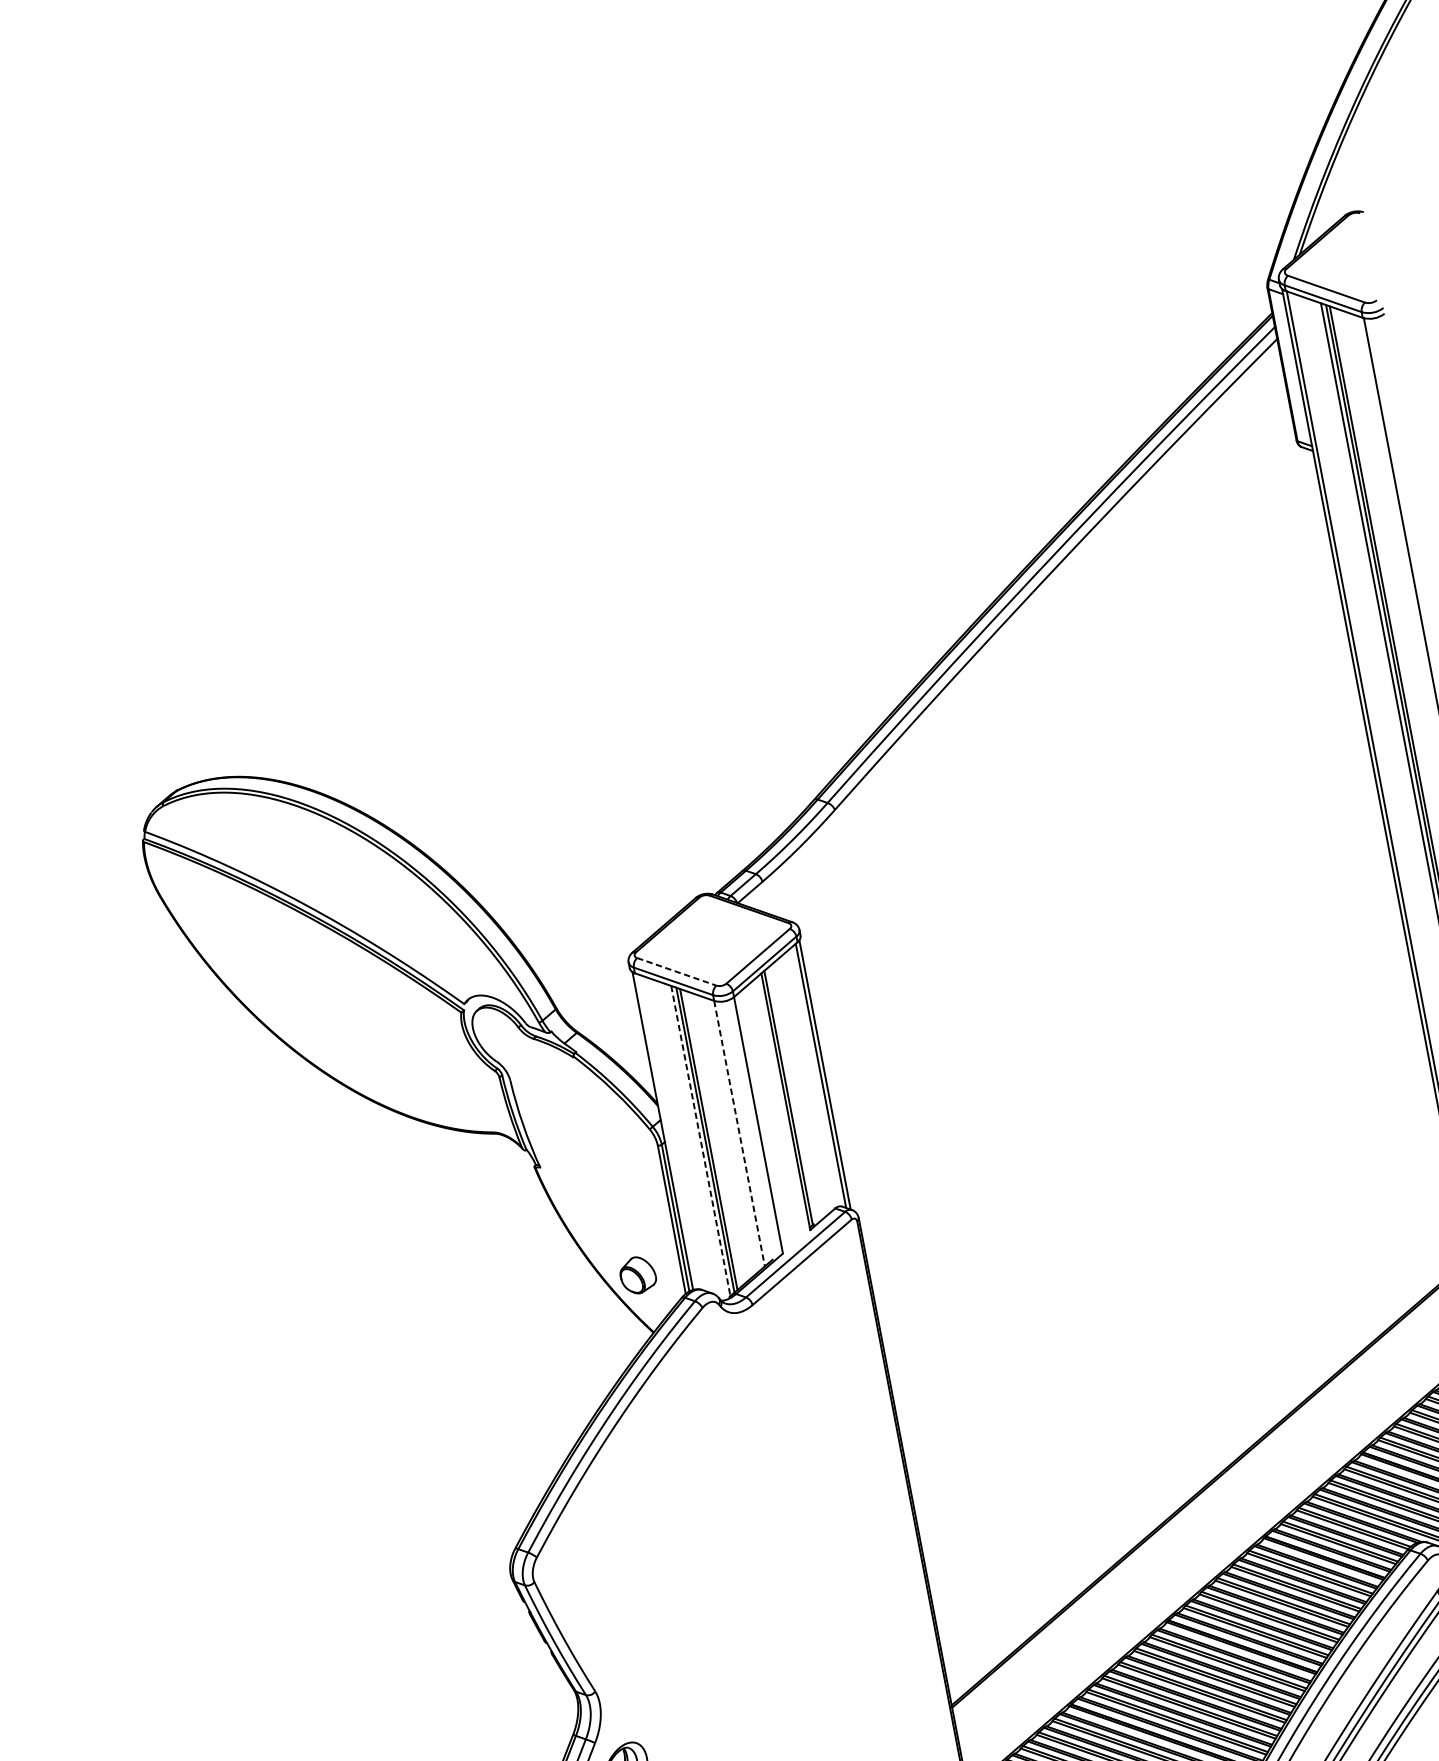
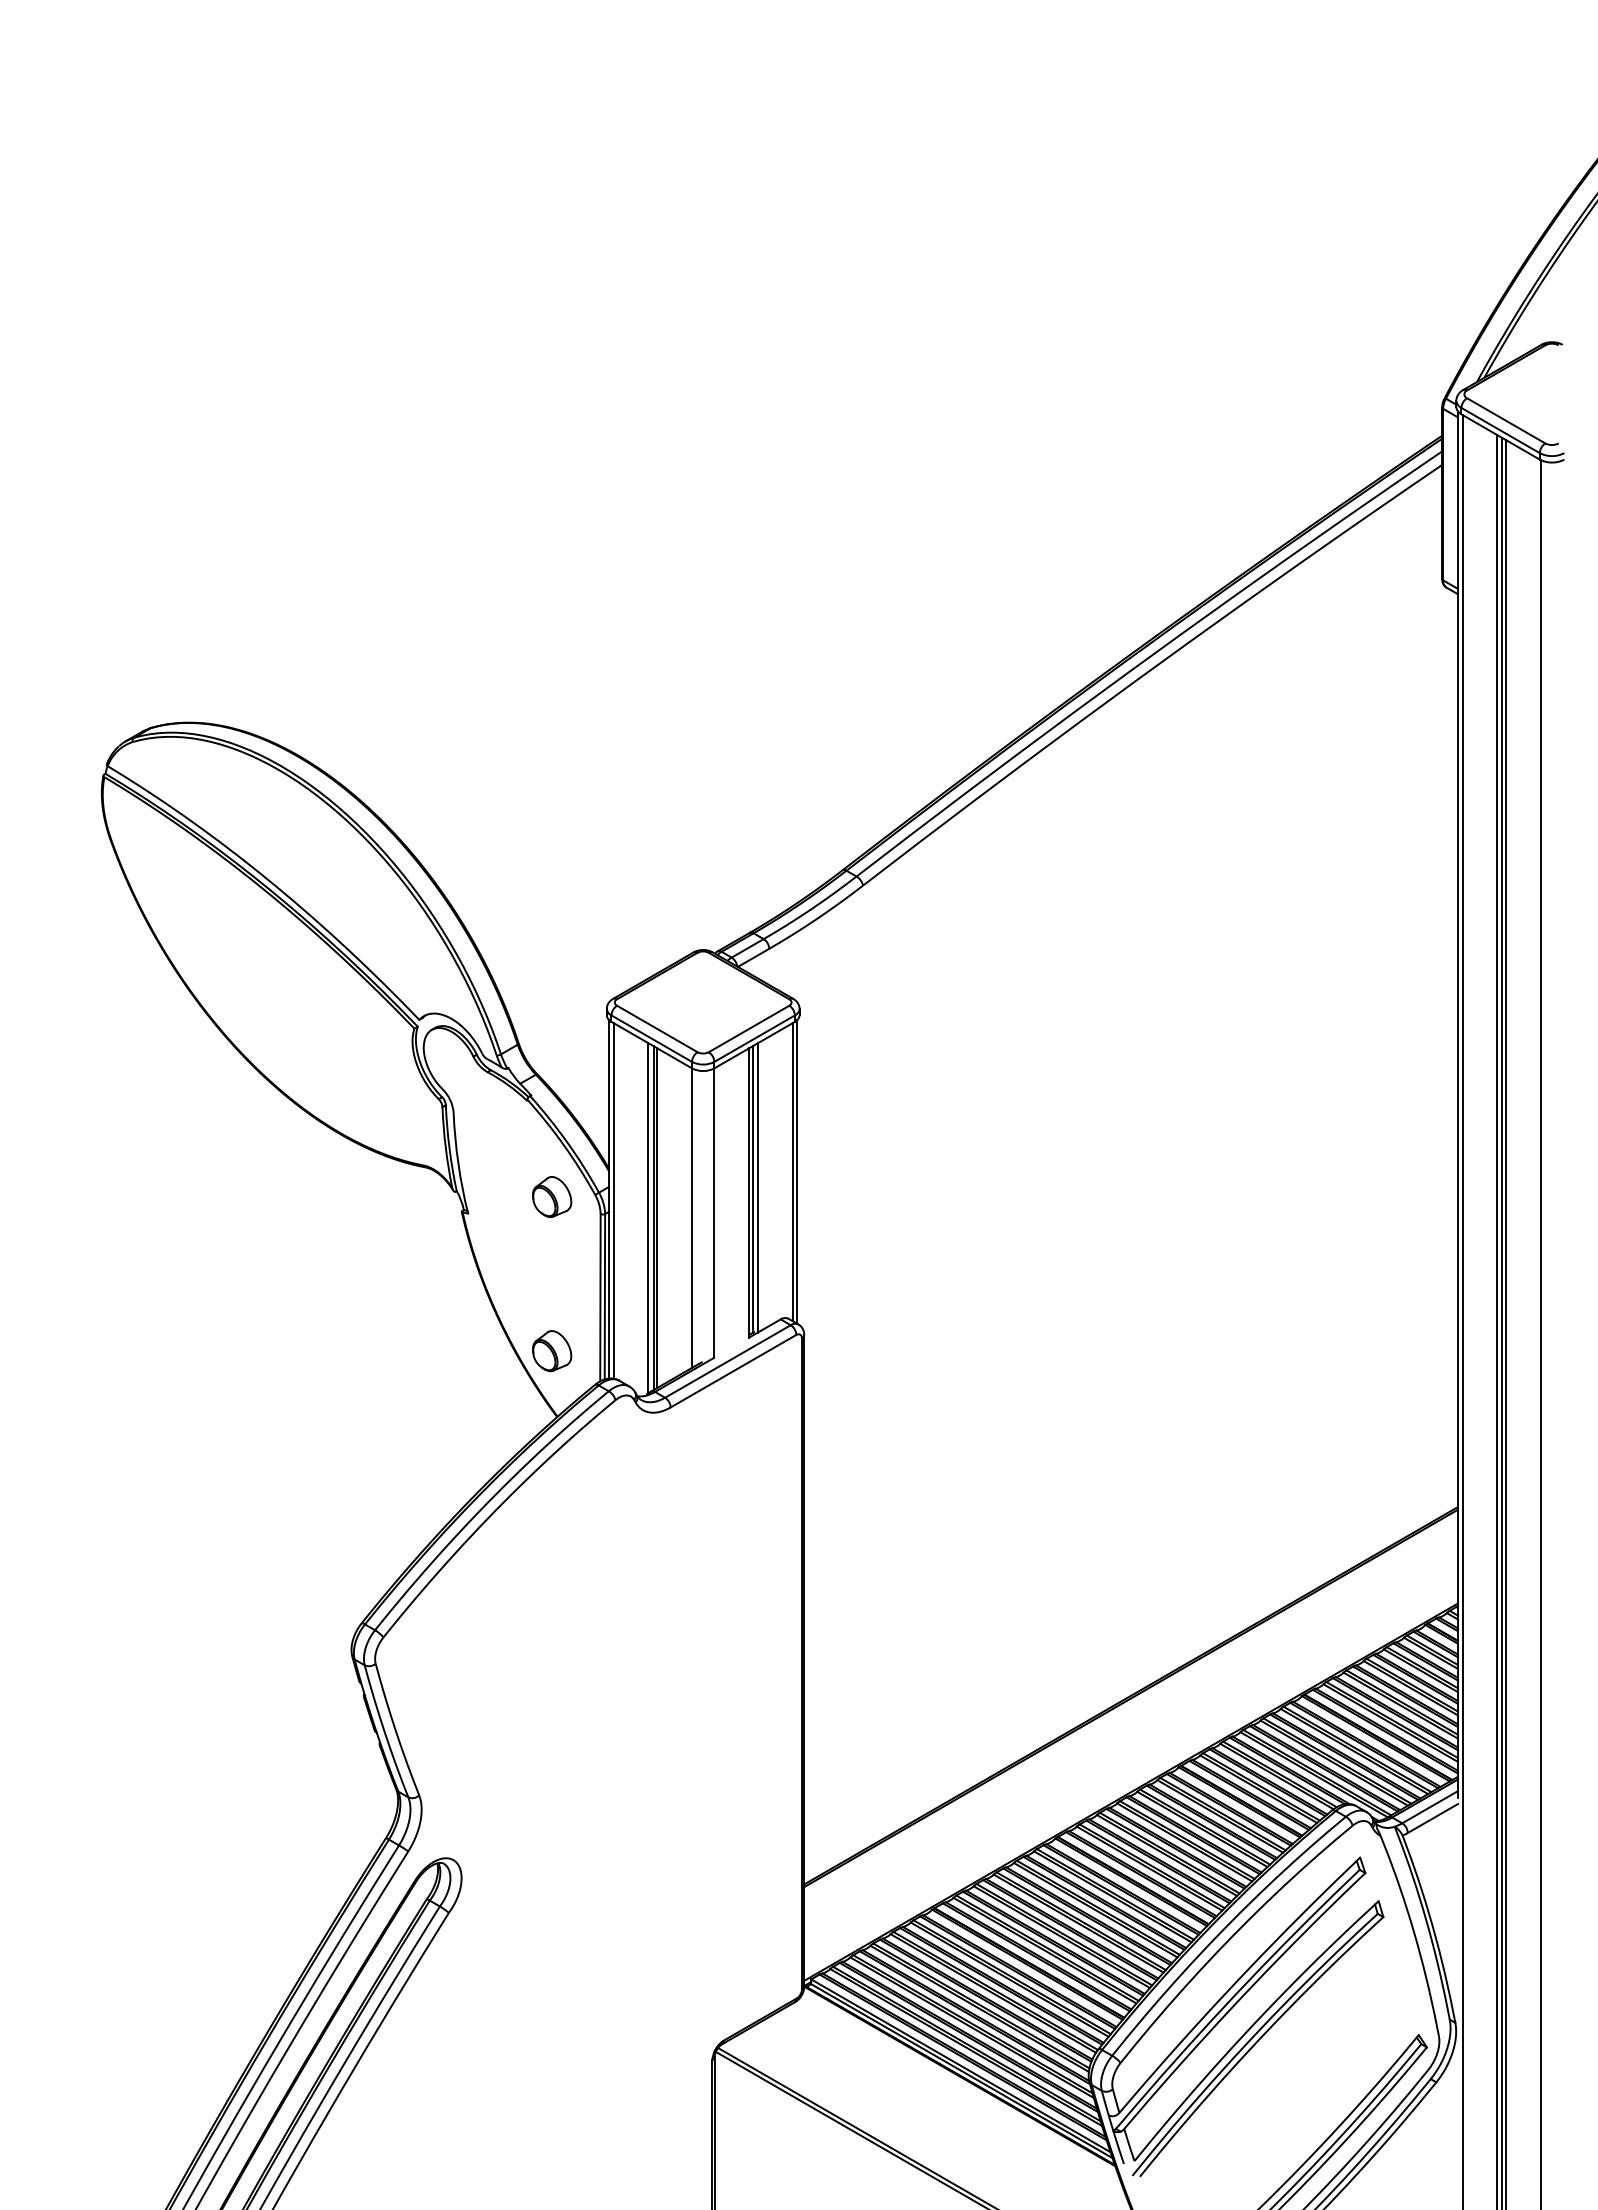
line: (677, 972) -> (657, 1029), dashed -> solid
line: (793, 1095) -> (758, 1187), added
line: (666, 1131) -> (613, 1200), added
line: (740, 1133) -> (692, 1218), dashed -> solid
part: (612, 1138) -> (552, 1196), added
line: (701, 1141) -> (648, 1218), dashed -> solid

